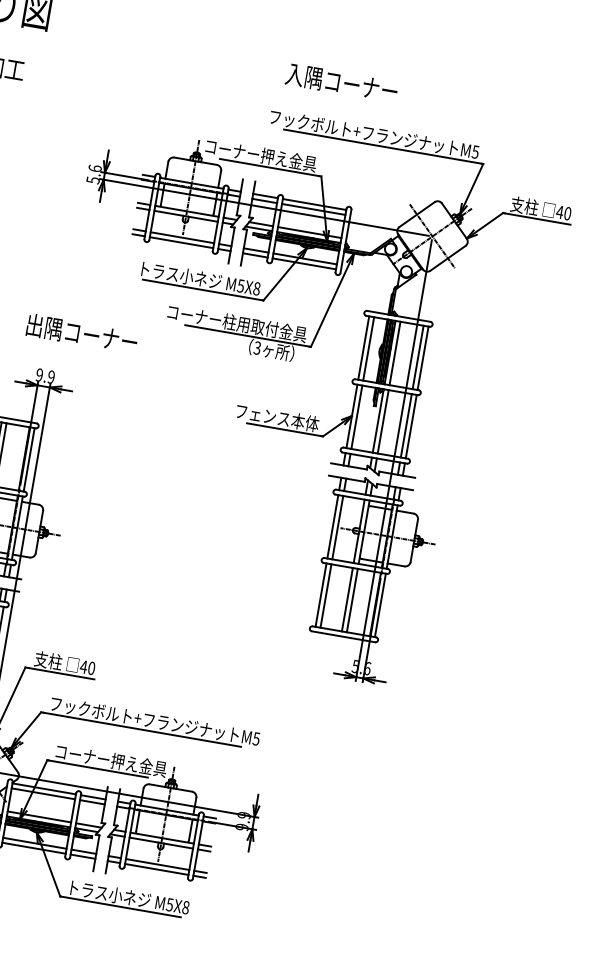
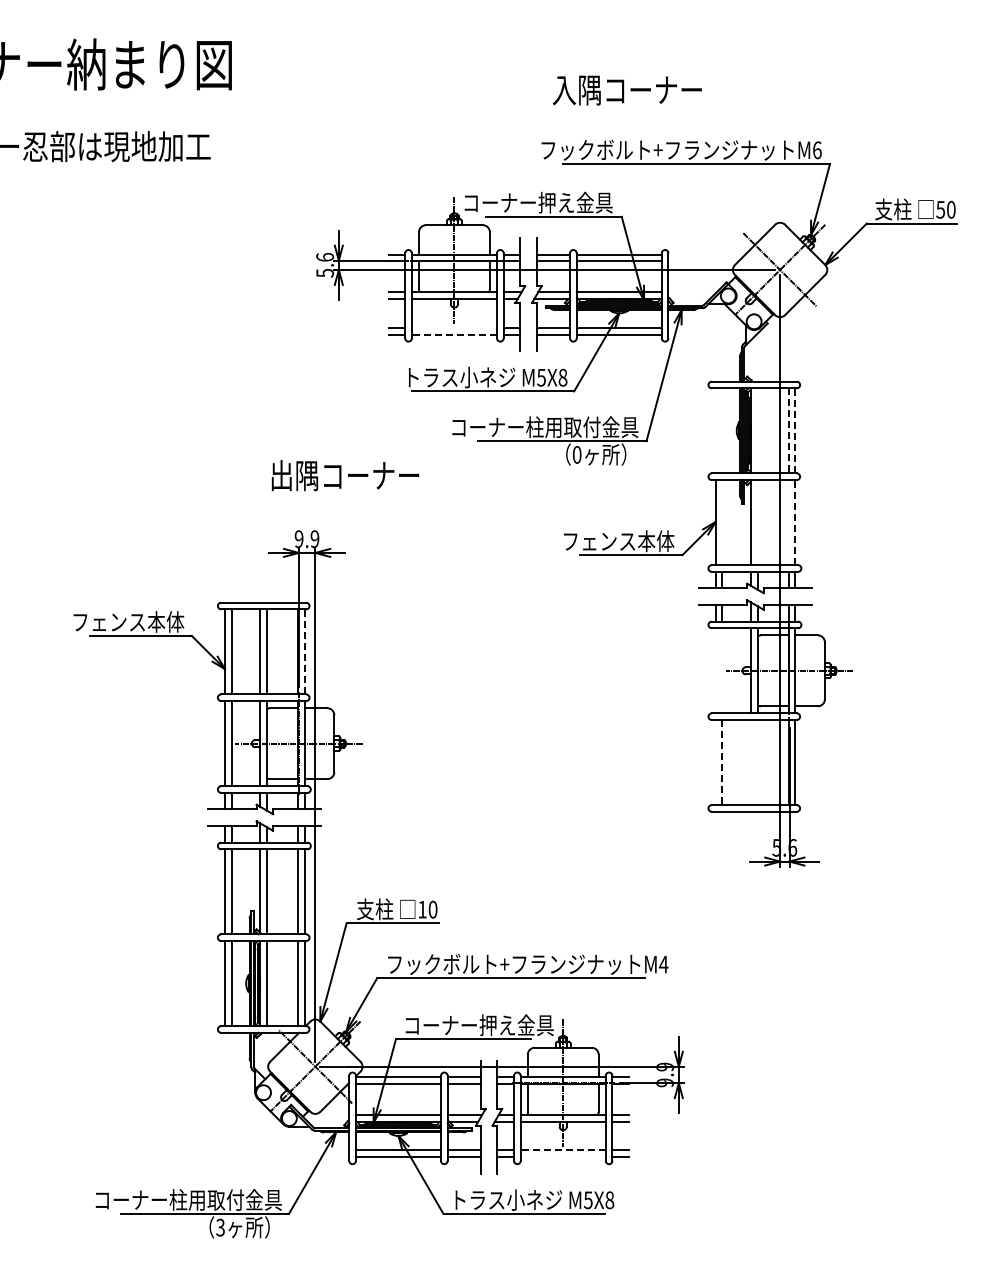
text: (474, 152) -> (816, 150), M5 -> M6
text: (559, 212) -> (940, 209), 40 -> 50
line: (182, 237) -> (454, 327), removed
line: (181, 242) -> (454, 334), solid -> dashed
text: (257, 347) -> (576, 454), 3 -> 0
line: (363, 347) -> (715, 430), removed
line: (368, 348) -> (722, 430), removed
line: (394, 353) -> (757, 430), removed
line: (418, 357) -> (788, 430), solid -> dashed
line: (423, 358) -> (795, 430), solid -> dashed
line: (357, 417) -> (722, 522), removed
line: (383, 421) -> (757, 522), removed
line: (406, 425) -> (788, 522), removed
line: (411, 426) -> (795, 522), solid -> dashed
line: (29, 459) -> (304, 651), solid -> dashed
line: (332, 526) -> (715, 670), removed
line: (338, 527) -> (722, 670), removed
line: (320, 595) -> (715, 762), removed
line: (326, 595) -> (722, 762), solid -> dashed
line: (347, 599) -> (750, 762), removed
line: (352, 600) -> (757, 762), removed
text: (83, 666) -> (422, 909), 40 -> 10
text: (256, 738) -> (663, 964), M5 -> M4
line: (157, 864) -> (563, 1150), solid -> dashed
line: (156, 869) -> (562, 1157), removed

